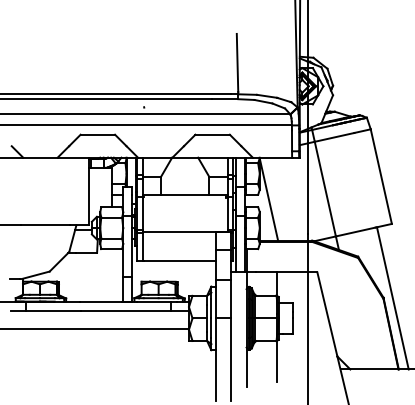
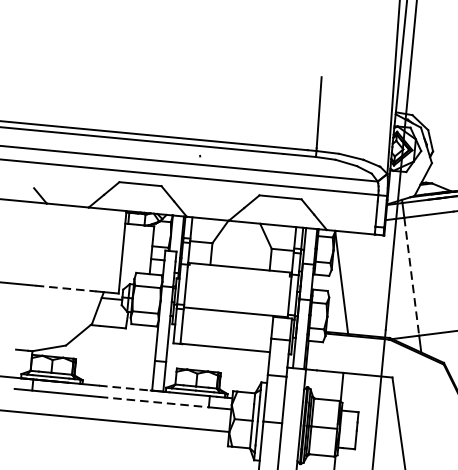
line: (325, 189) -> (411, 277), solid -> dashed
line: (45, 225) -> (66, 288), solid -> dashed
line: (101, 301) -> (125, 388), solid -> dashed
line: (126, 310) -> (155, 401), solid -> dashed

